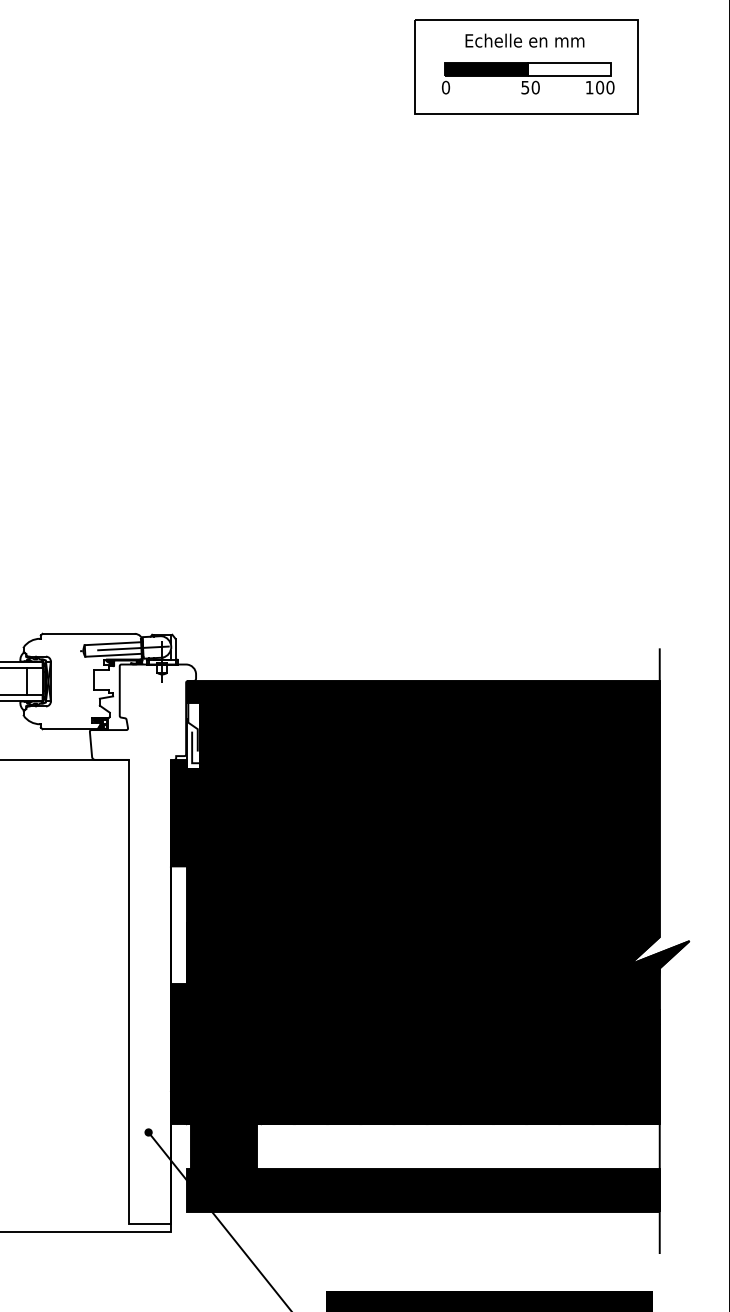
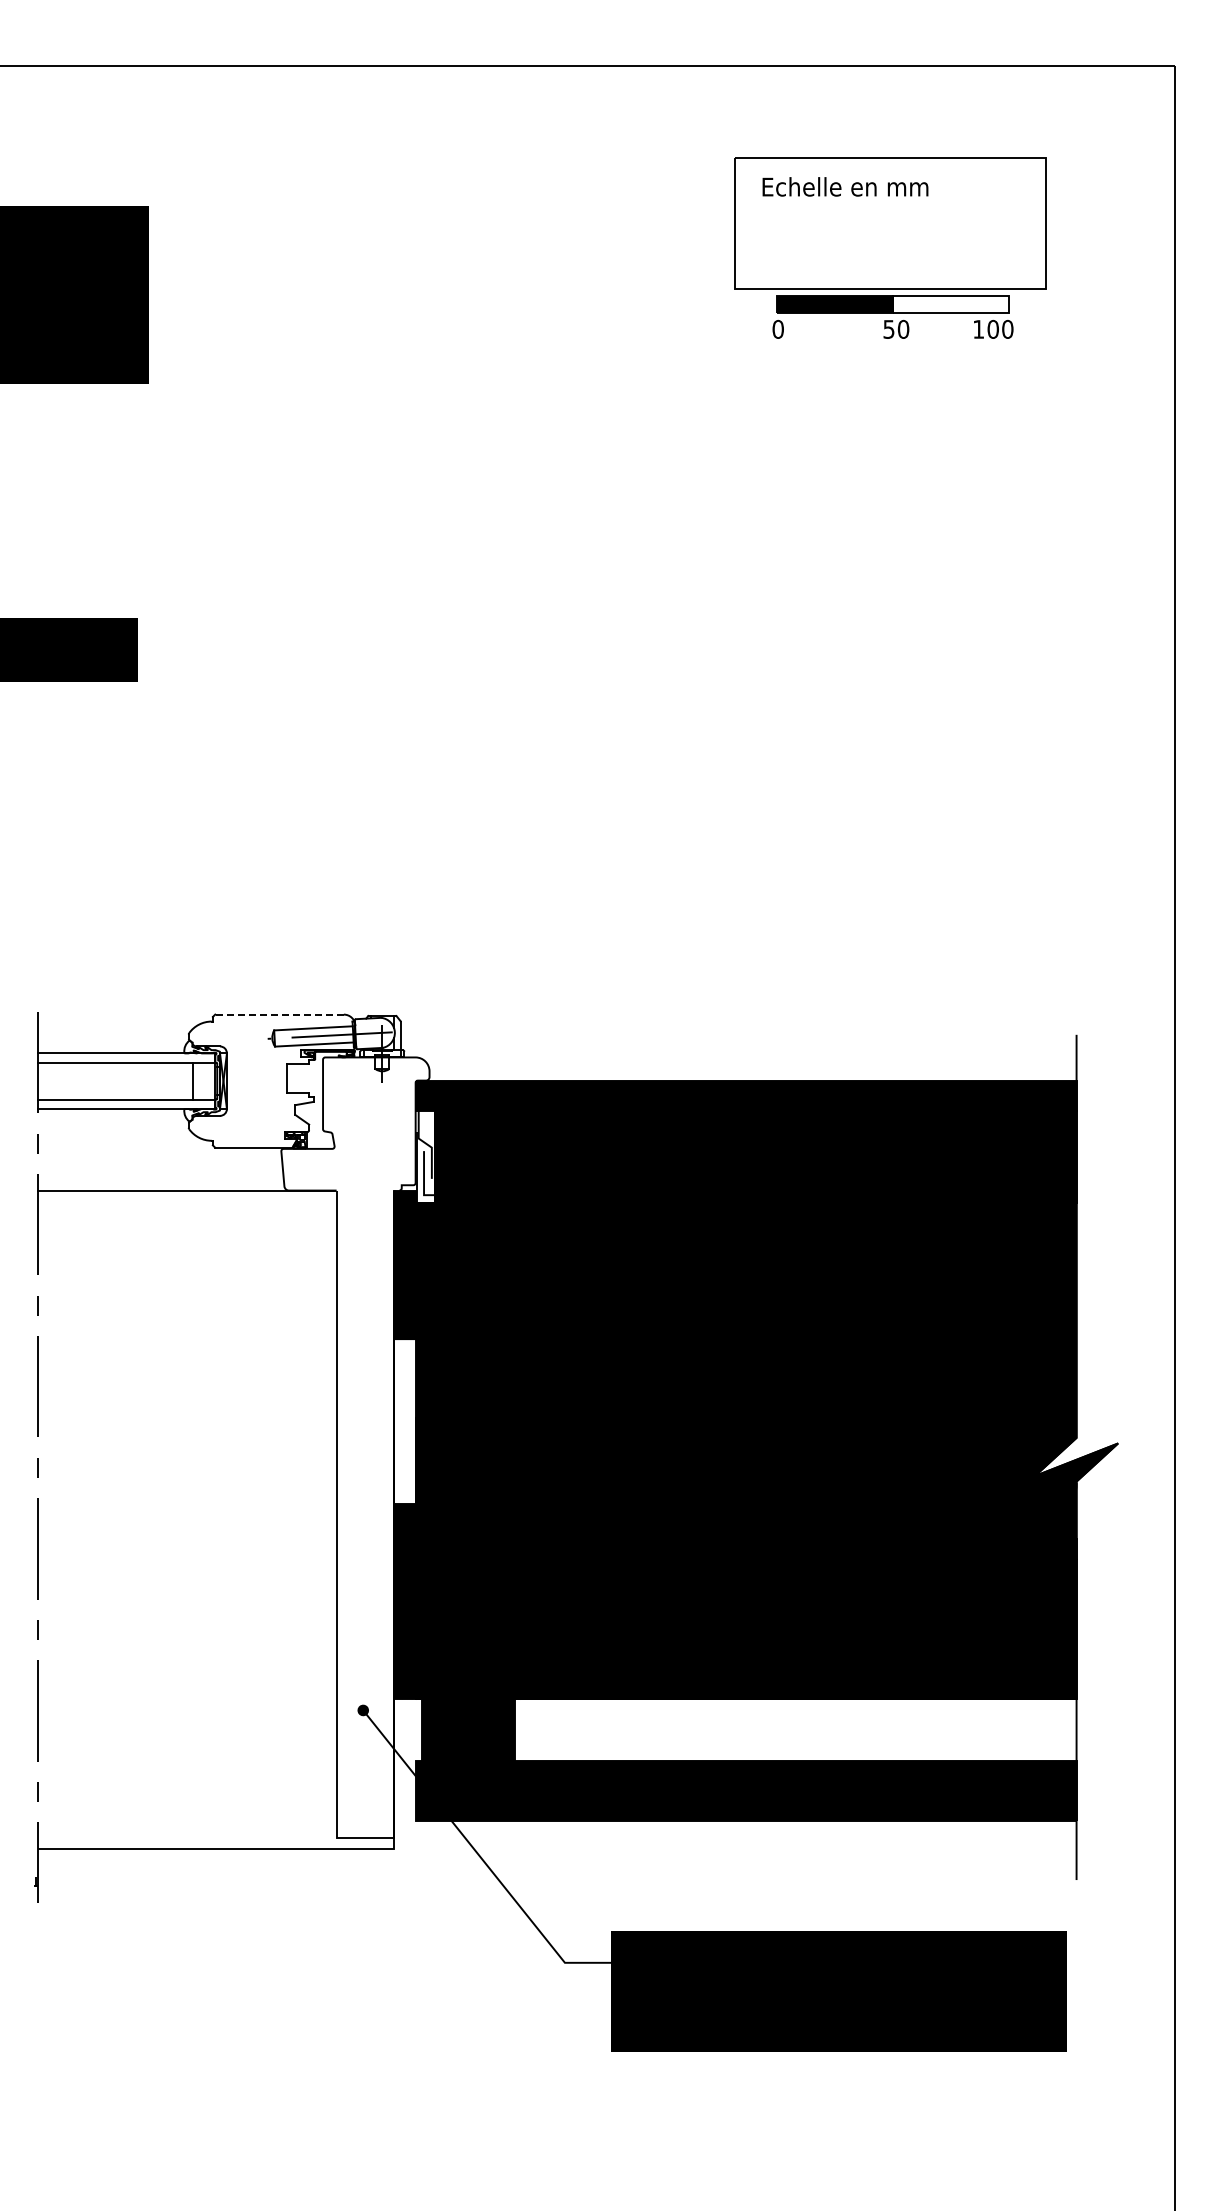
text: (524, 40) -> (845, 186), moved
part: (527, 78) -> (892, 316), moved
line: (88, 633) -> (279, 1014), solid -> dashed

